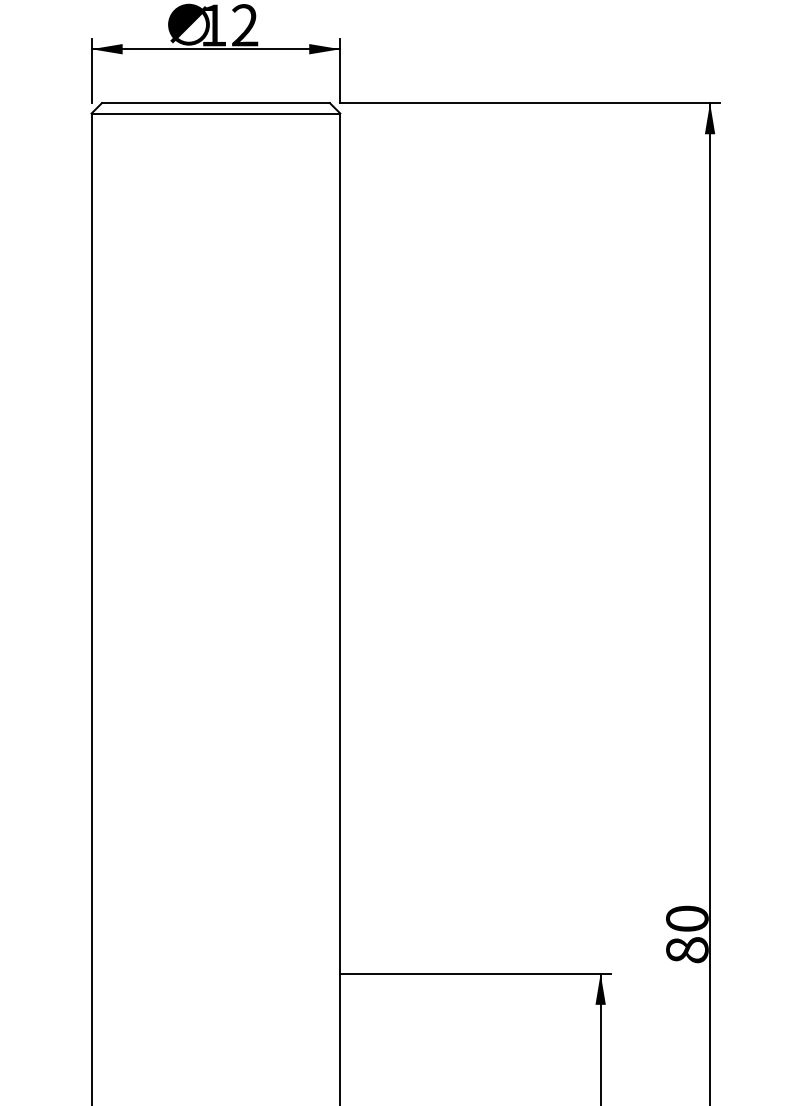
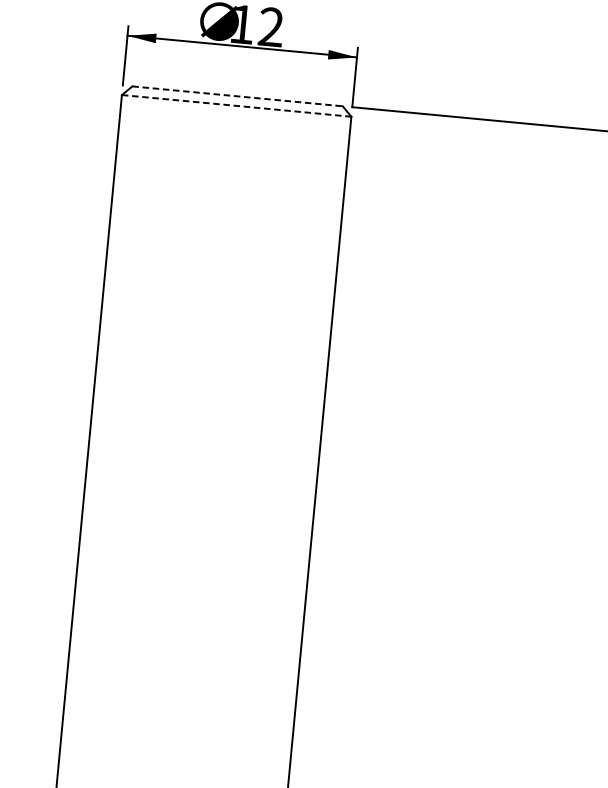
line: (216, 103) -> (238, 96), solid -> dashed
line: (216, 113) -> (237, 105), solid -> dashed

